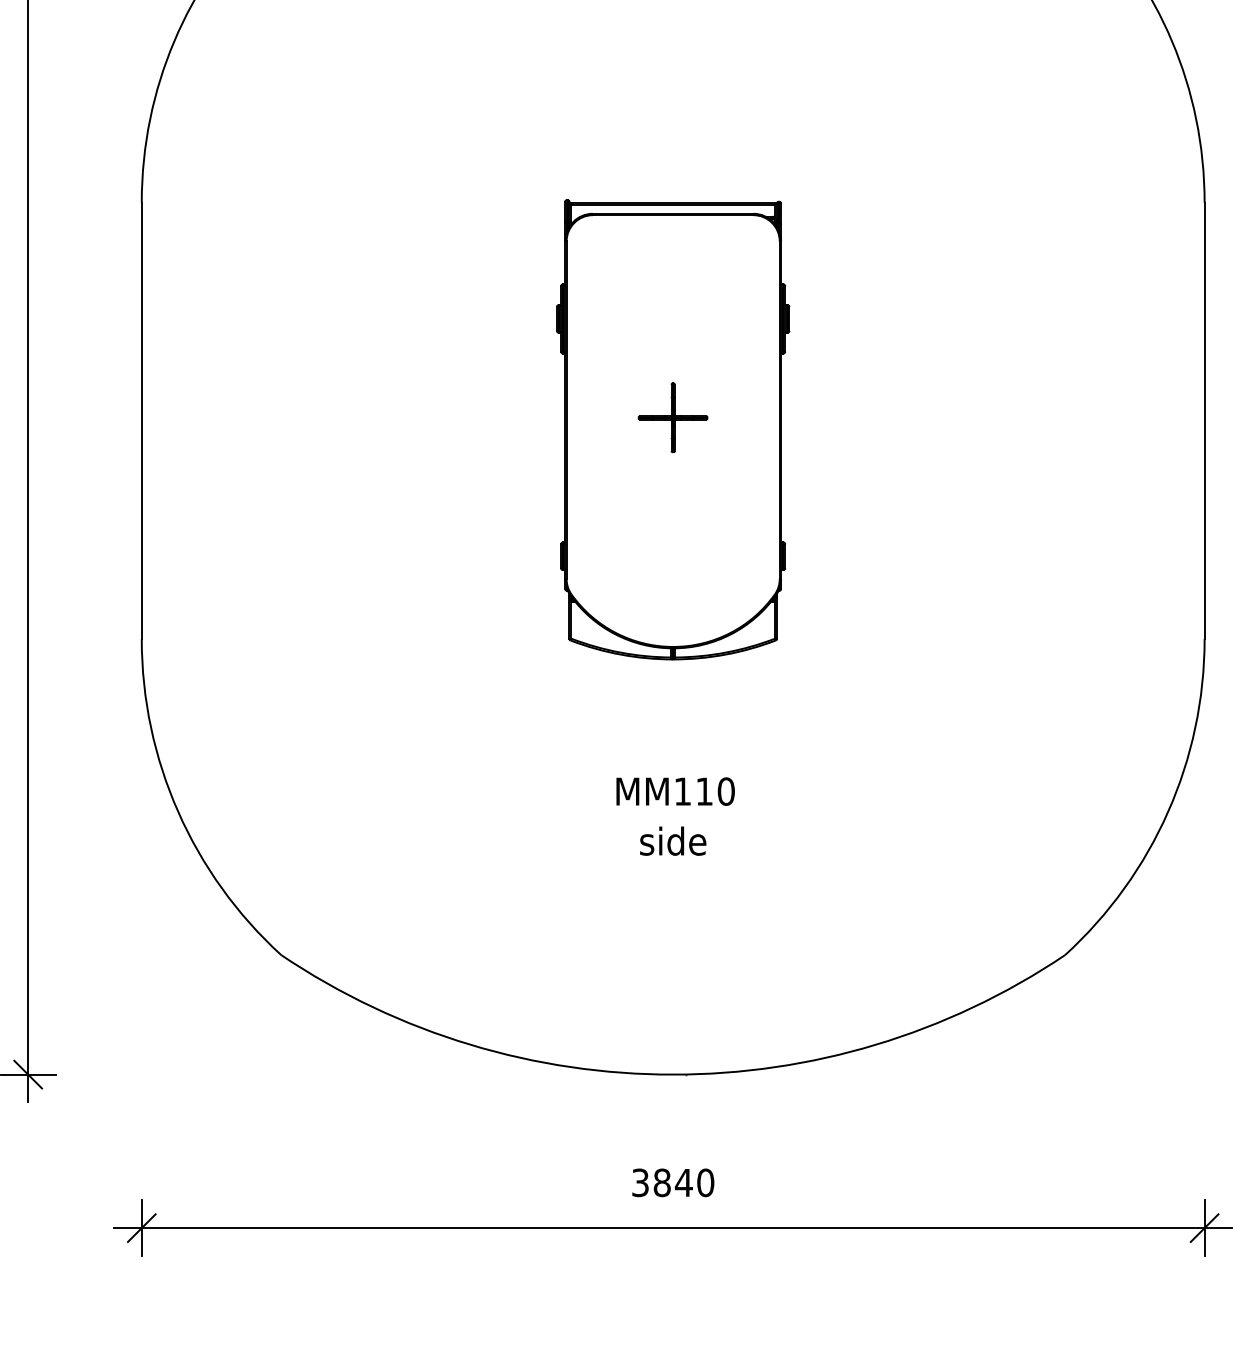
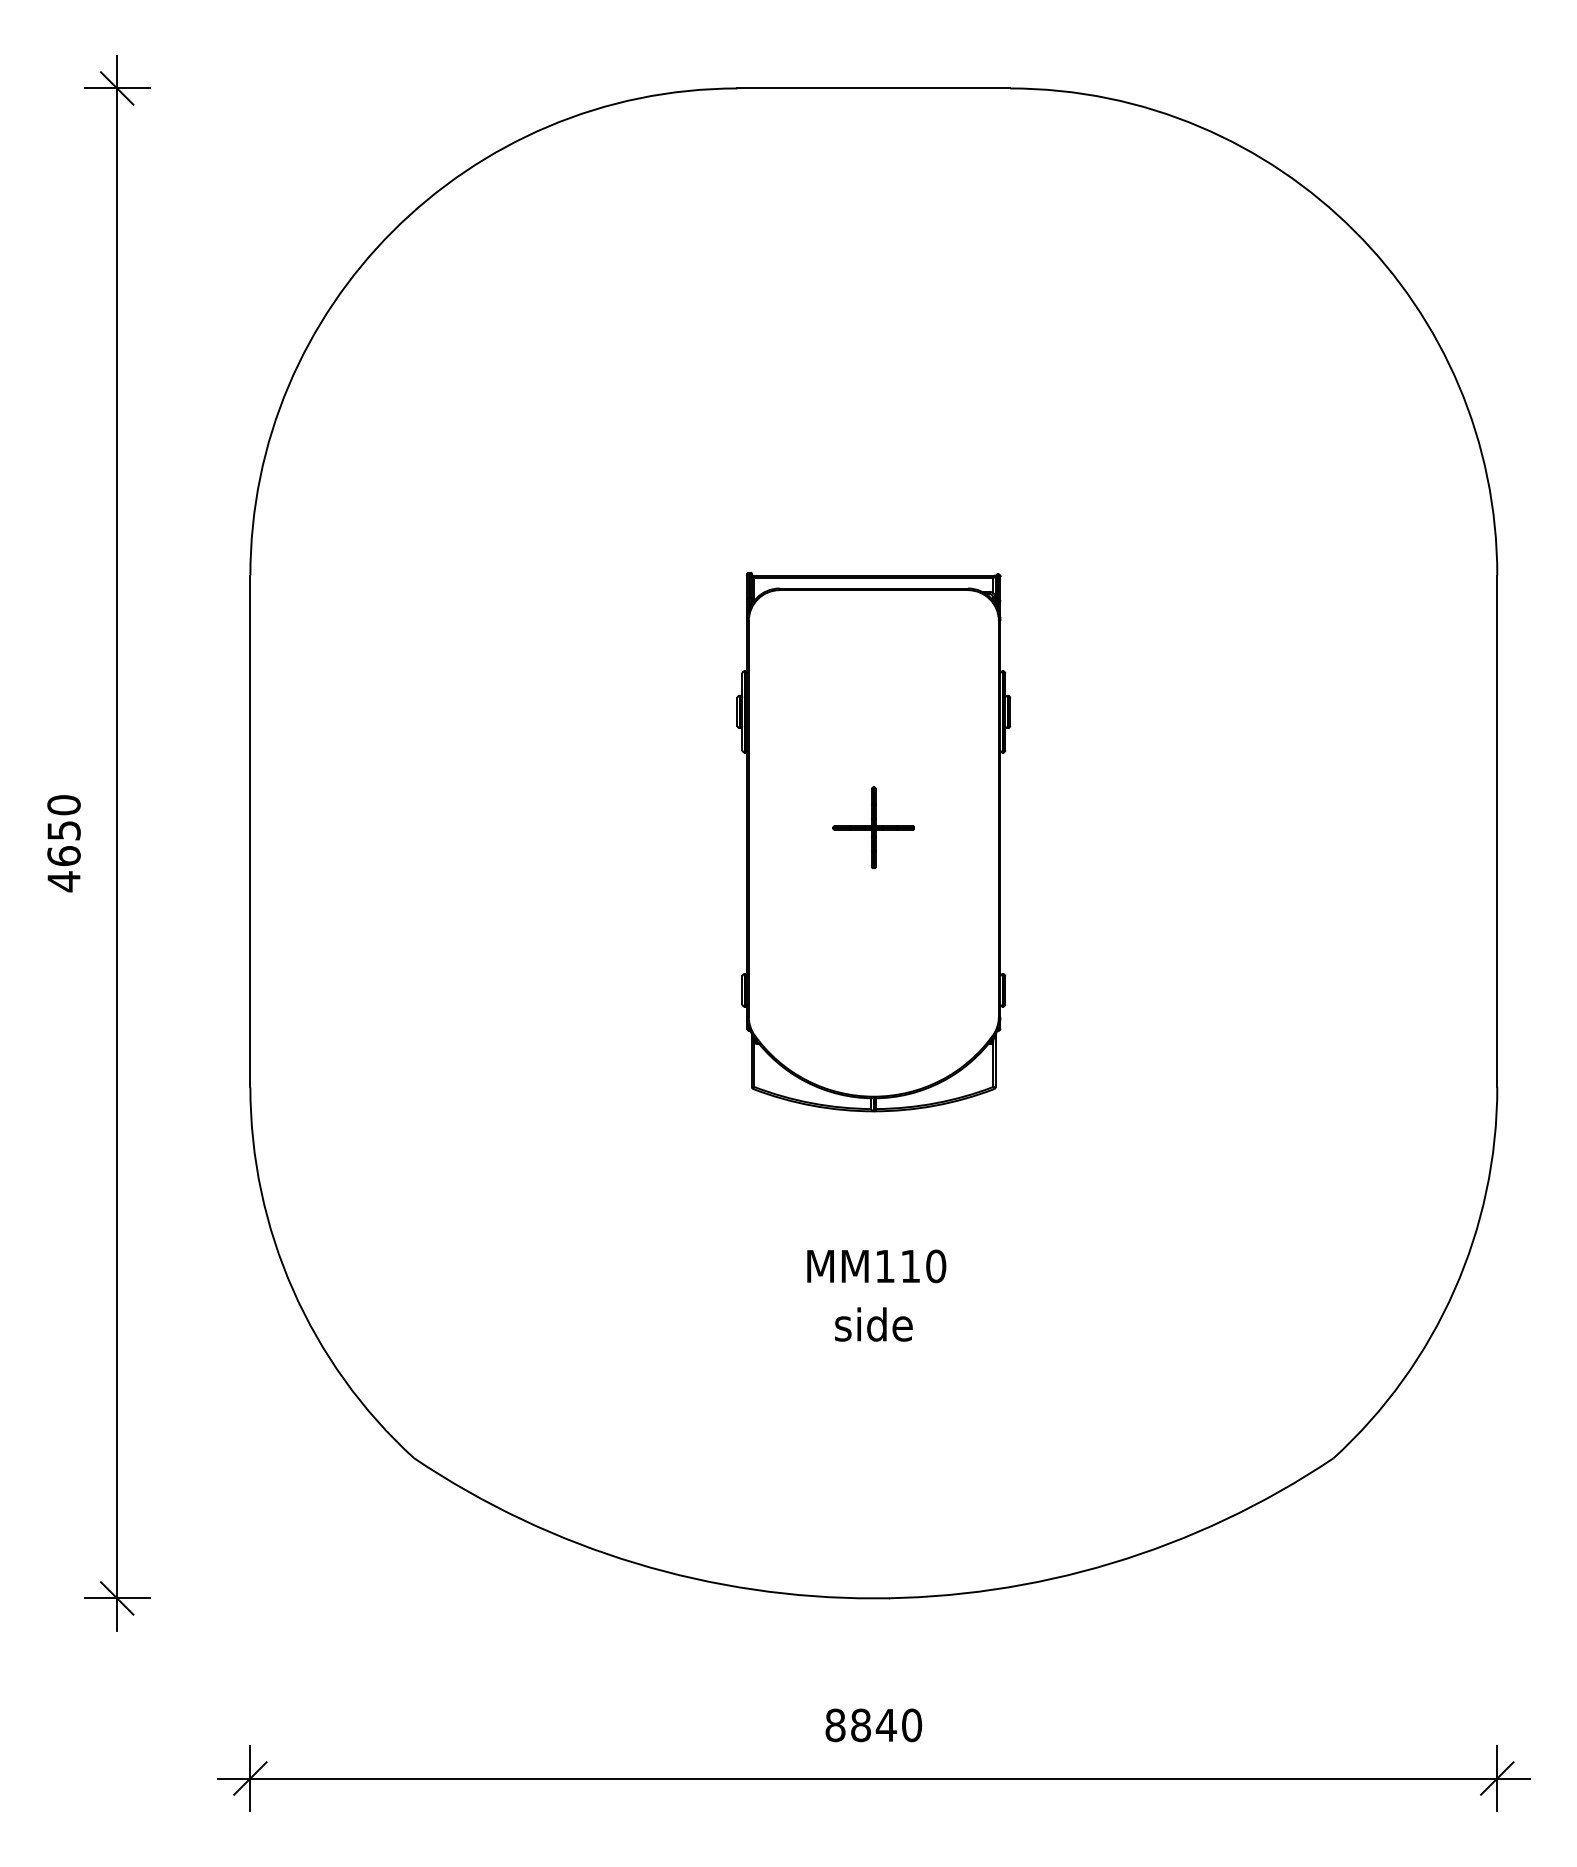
text: (640, 1182) -> (835, 1725), 3840 -> 8840

